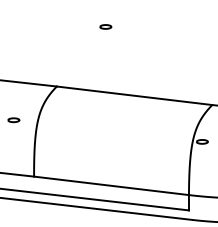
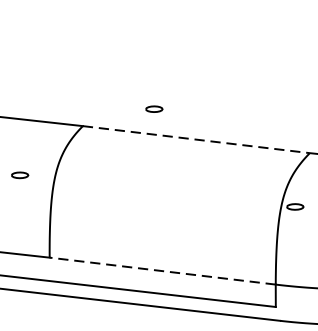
part: (105, 26) -> (153, 108), moved
line: (135, 95) -> (197, 139), solid -> dashed
line: (111, 185) -> (162, 270), solid -> dashed

